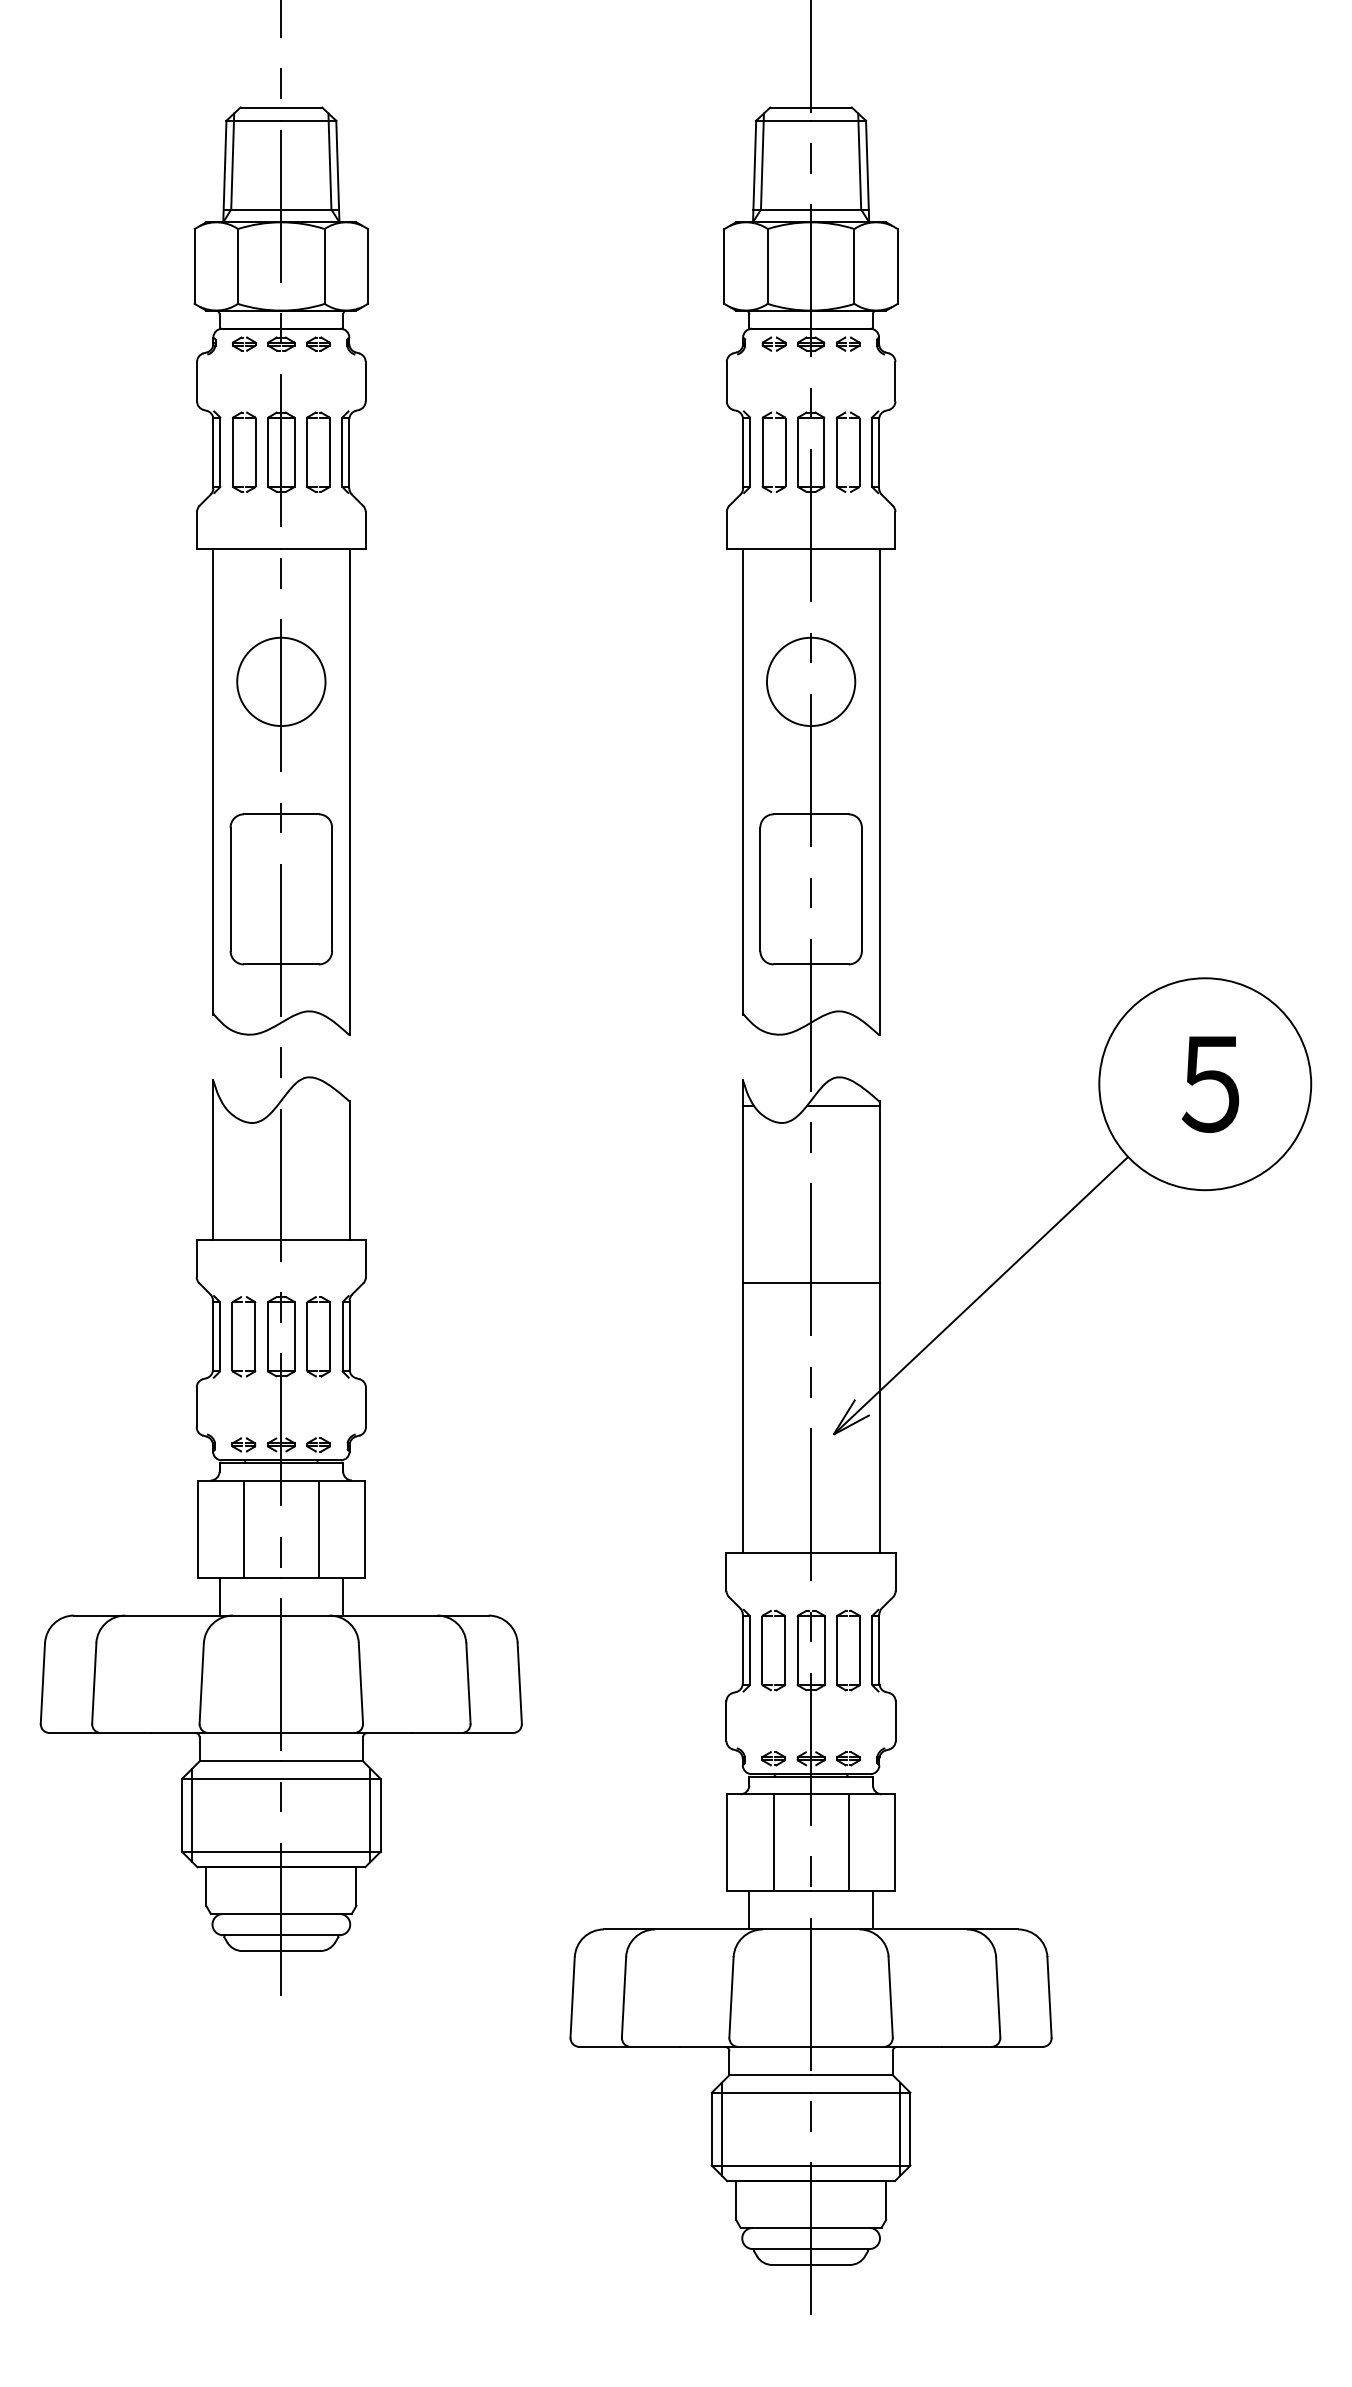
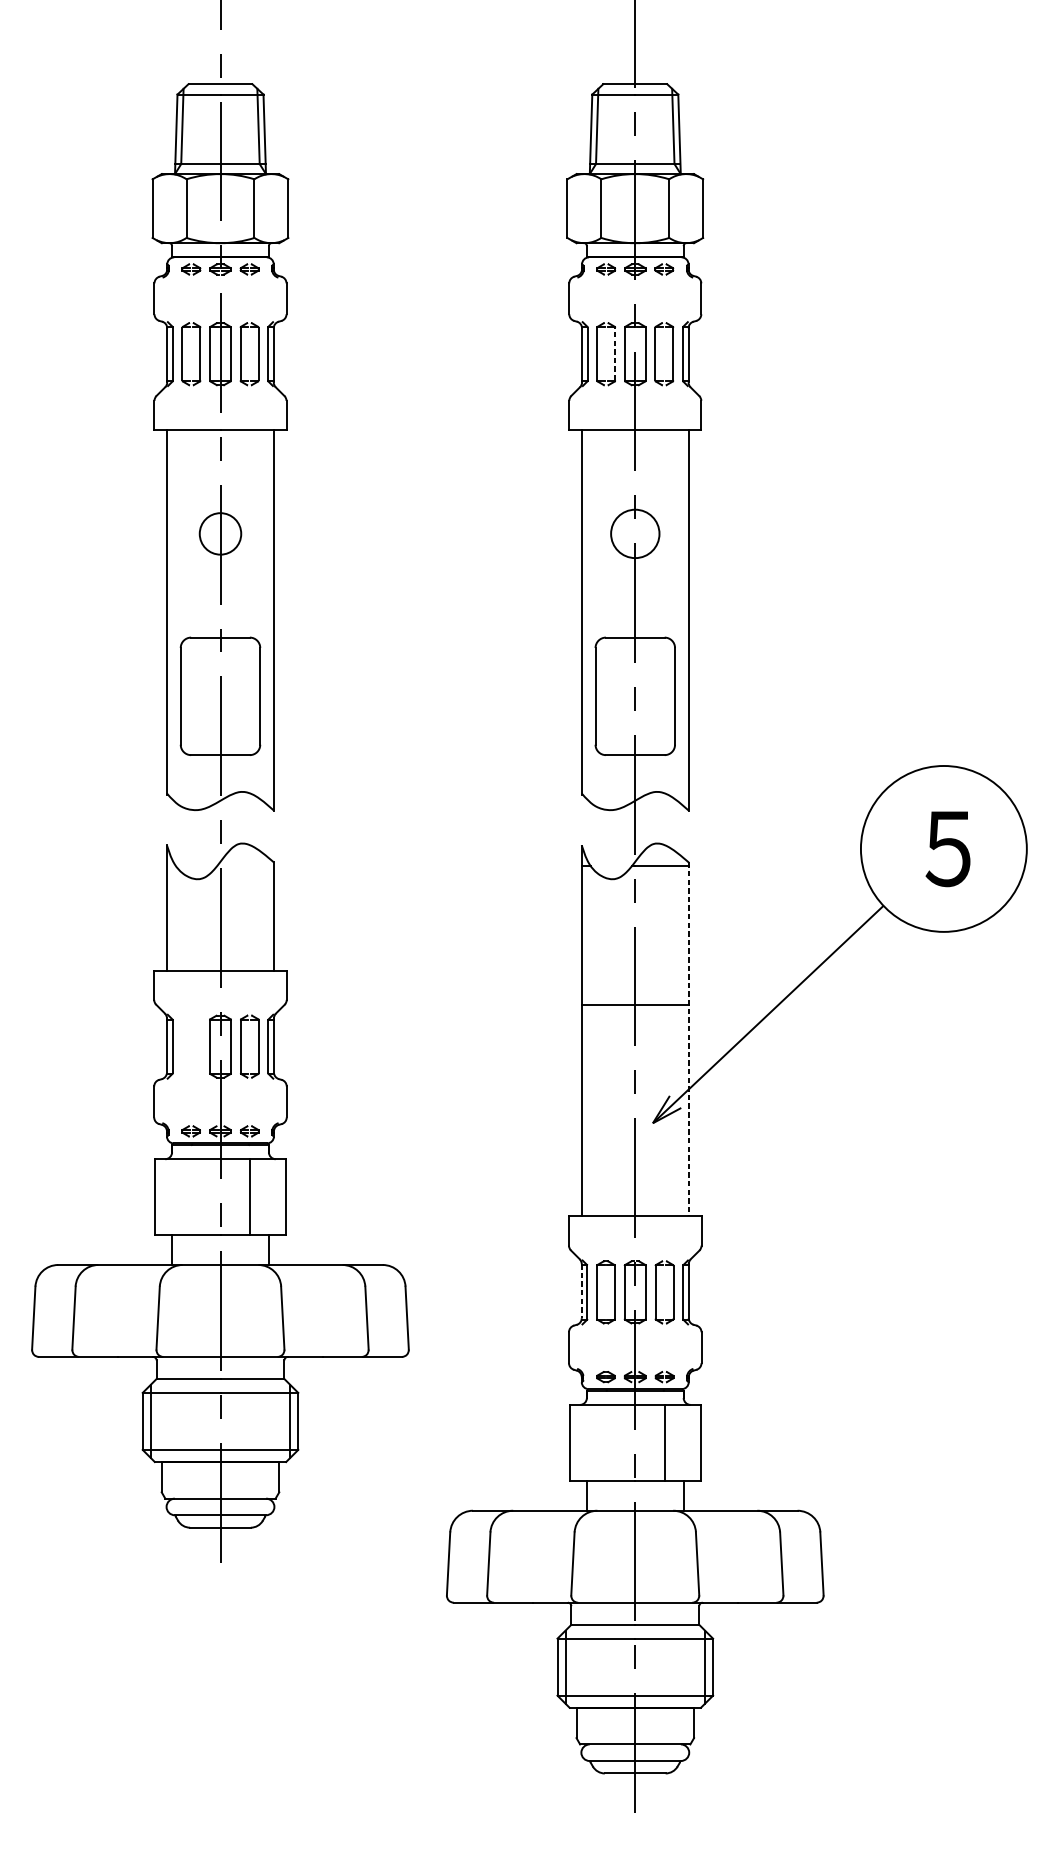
line: (785, 452) -> (615, 354), solid -> dashed
circle: (281, 681) -> (220, 533), size x0.6
circle: (810, 681) -> (634, 533), size x0.7
line: (879, 1327) -> (688, 1039), solid -> dashed
part: (232, 1336) -> (182, 1046), removed
line: (243, 1528) -> (190, 1196), removed
line: (742, 1649) -> (581, 1291), solid -> dashed
line: (773, 1842) -> (605, 1442), removed

